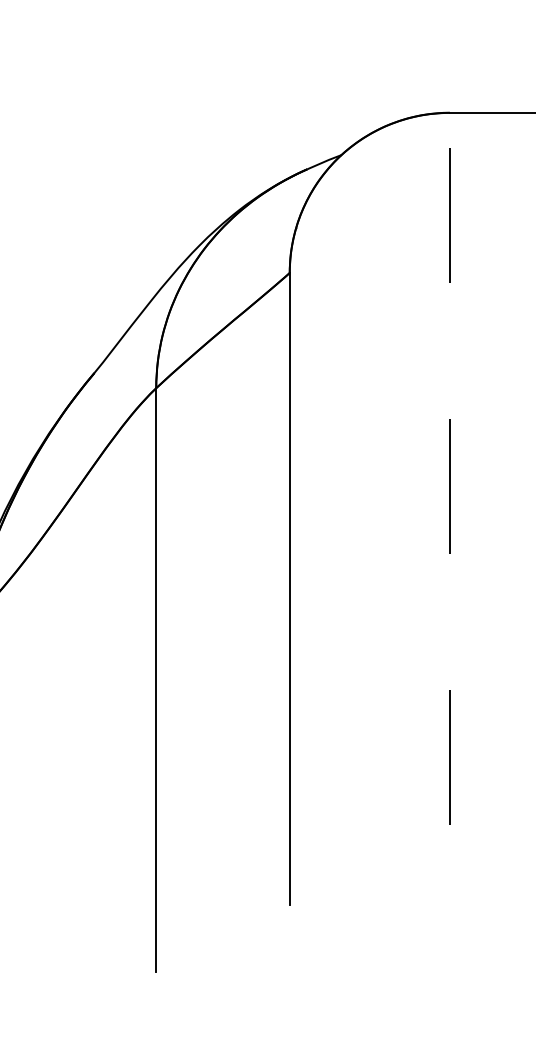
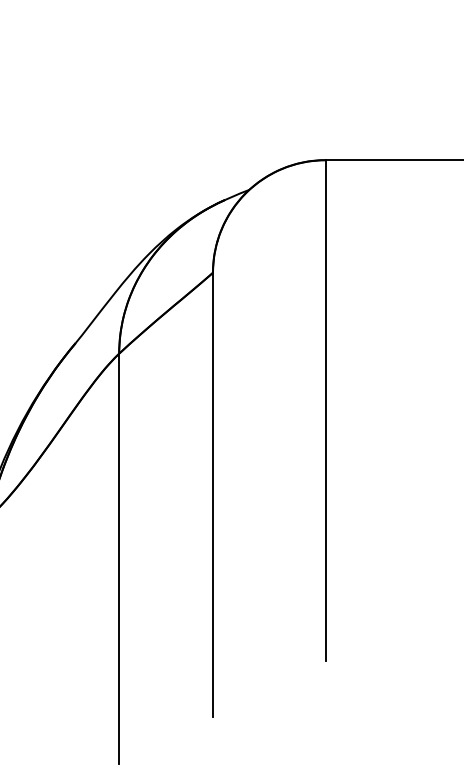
line: (449, 469) -> (325, 410), dashed -> solid

